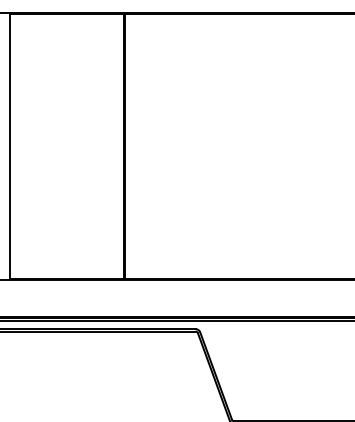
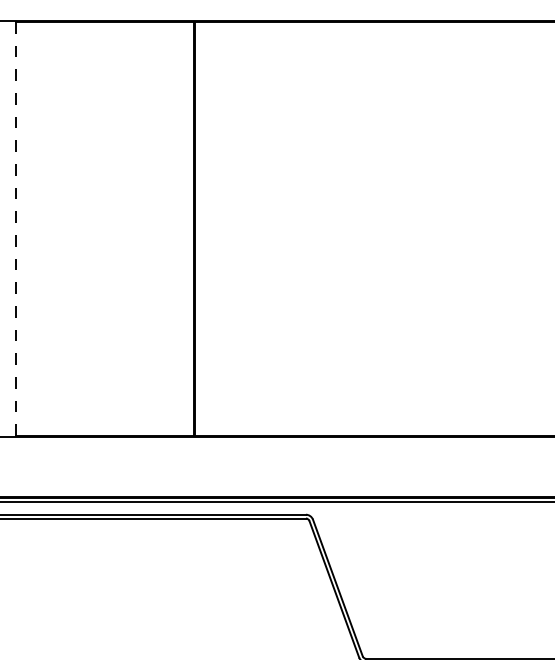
line: (10, 145) -> (16, 227), solid -> dashed

